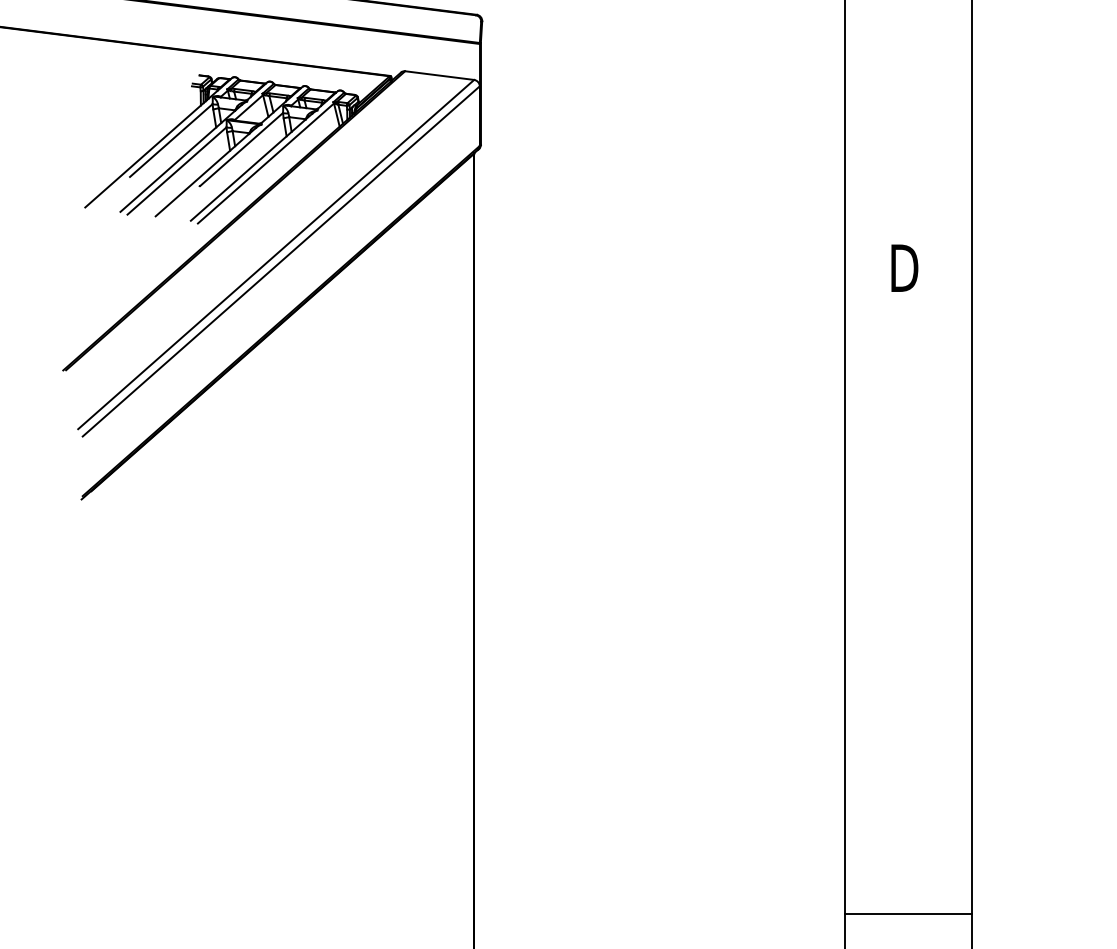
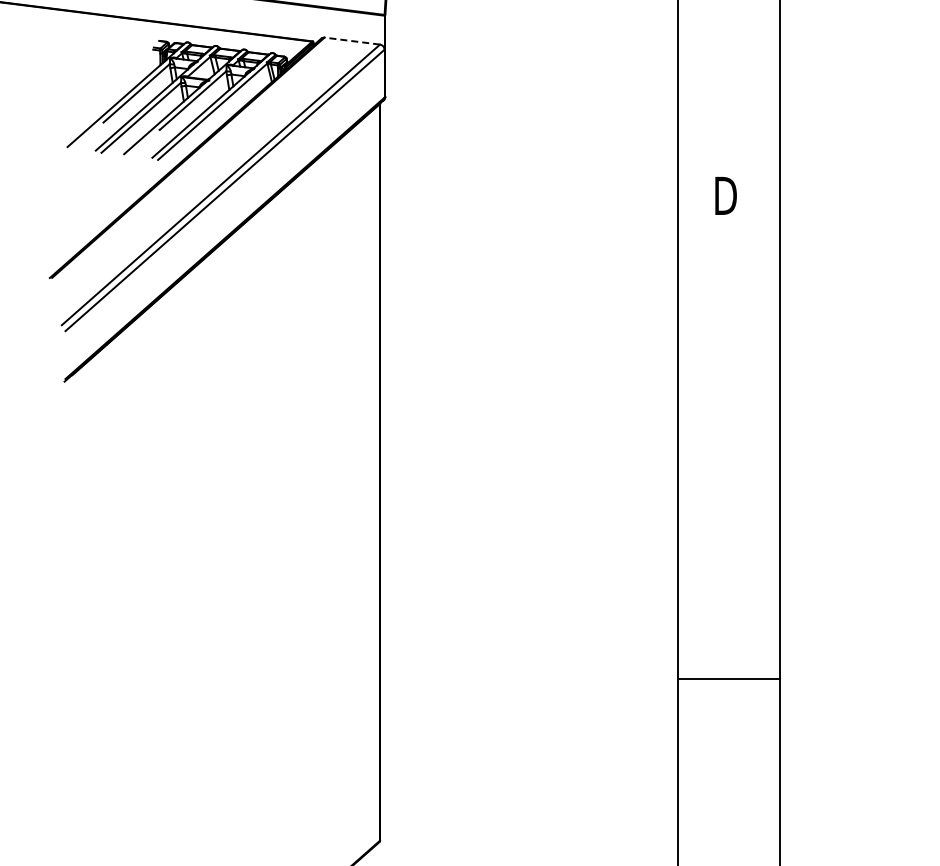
line: (439, 76) -> (352, 41), solid -> dashed
line: (907, 914) -> (728, 679), moved

